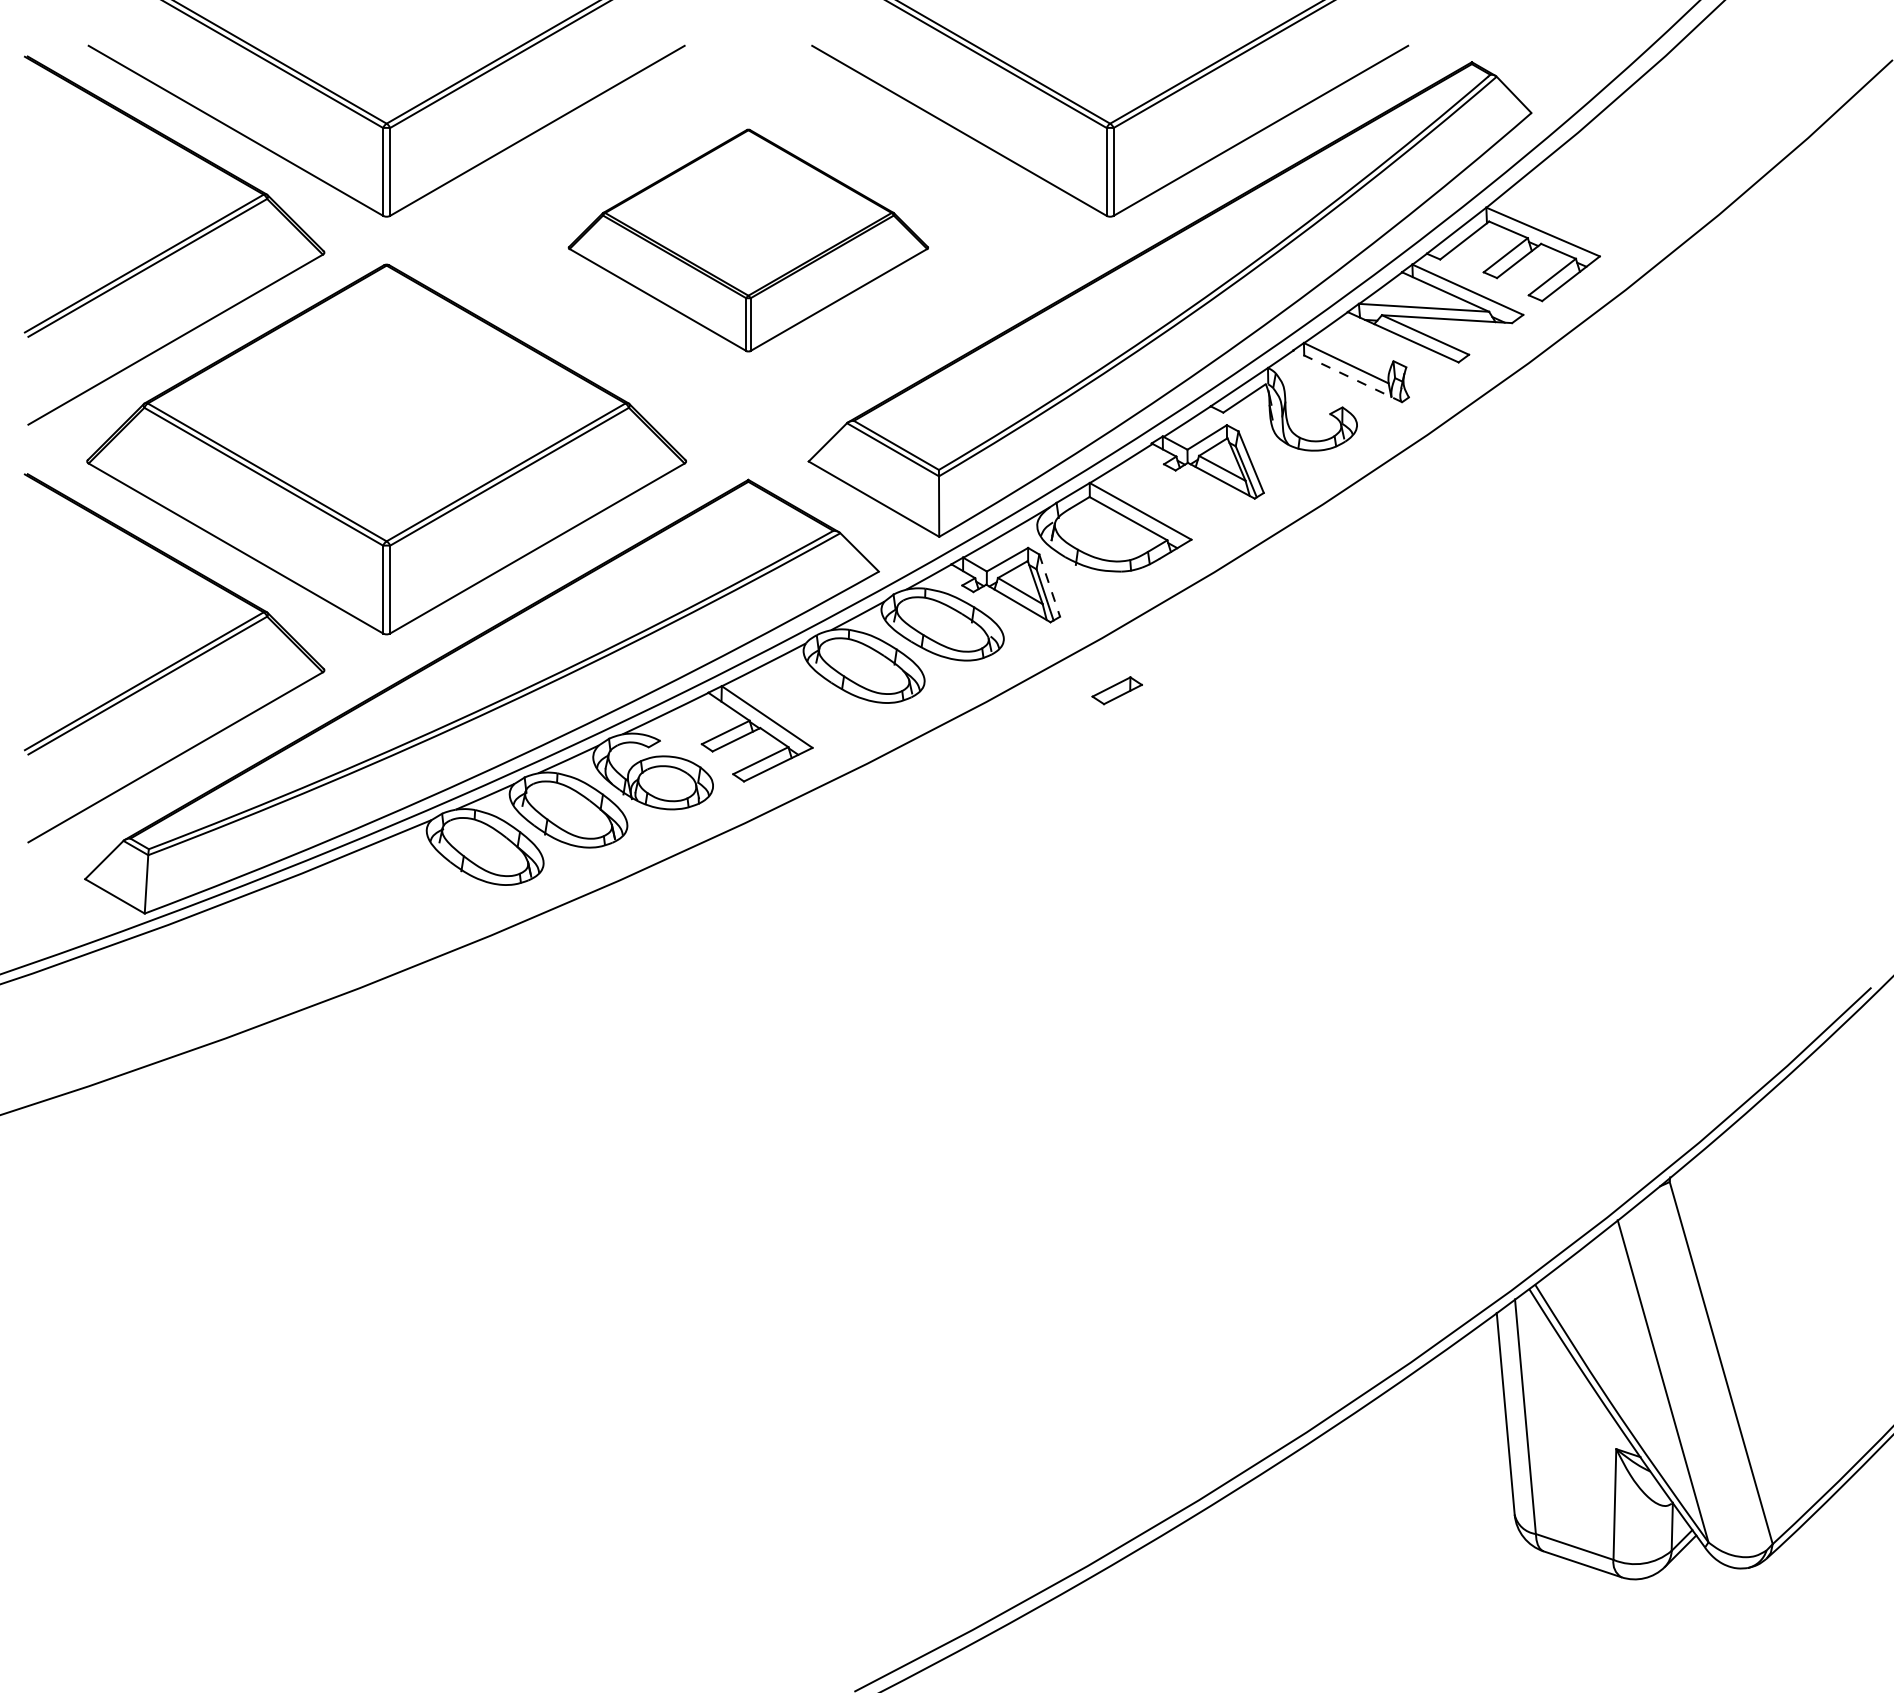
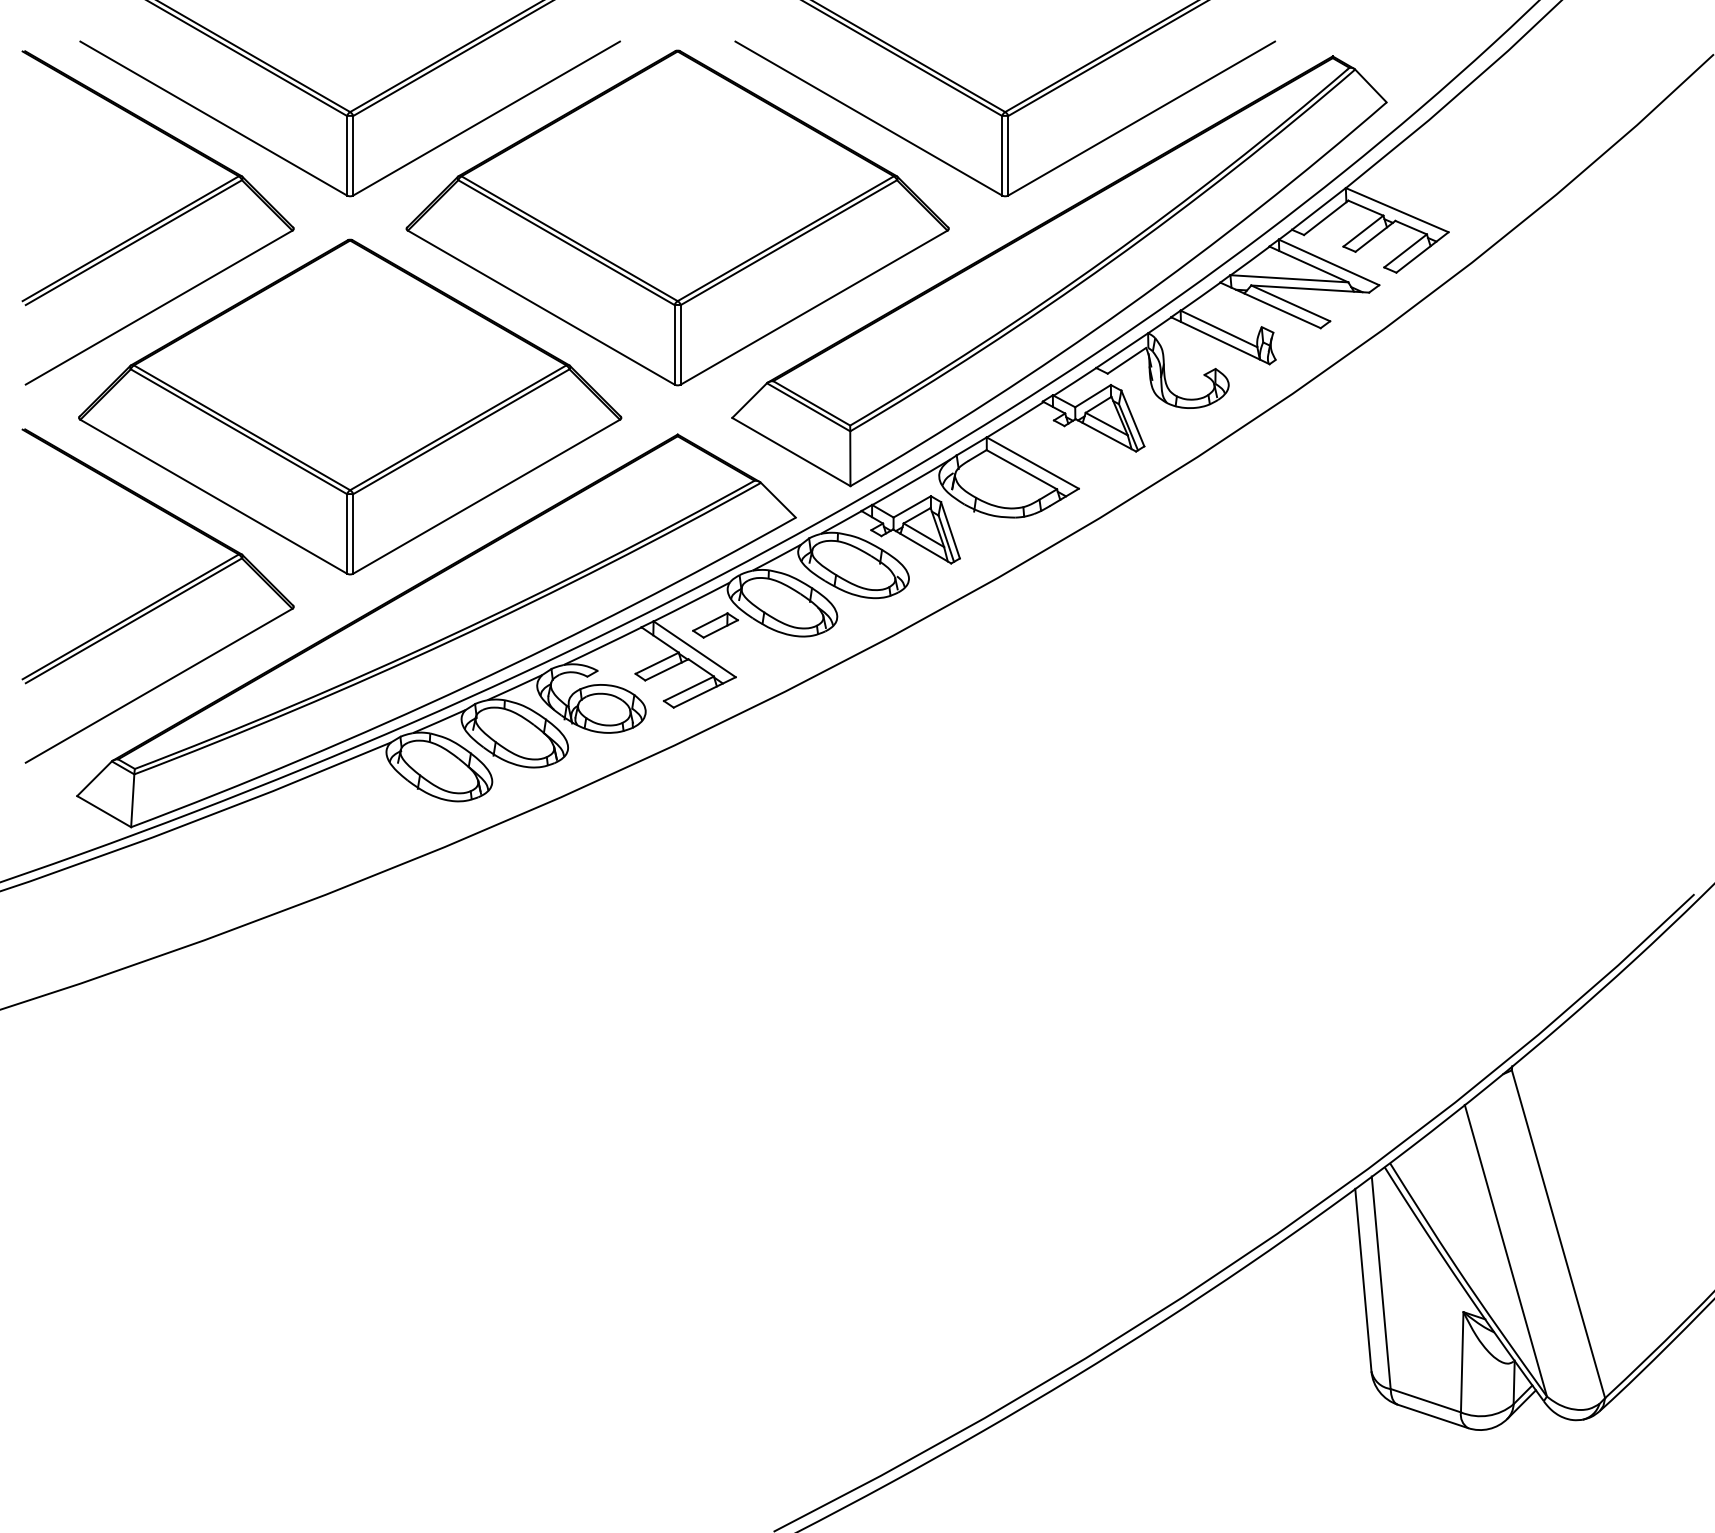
part: (748, 240) -> (677, 217), size x1.67
line: (1347, 376) -> (1220, 340), dashed -> solid
line: (1049, 585) -> (950, 530), dashed -> solid
part: (1116, 690) -> (714, 625), moved

